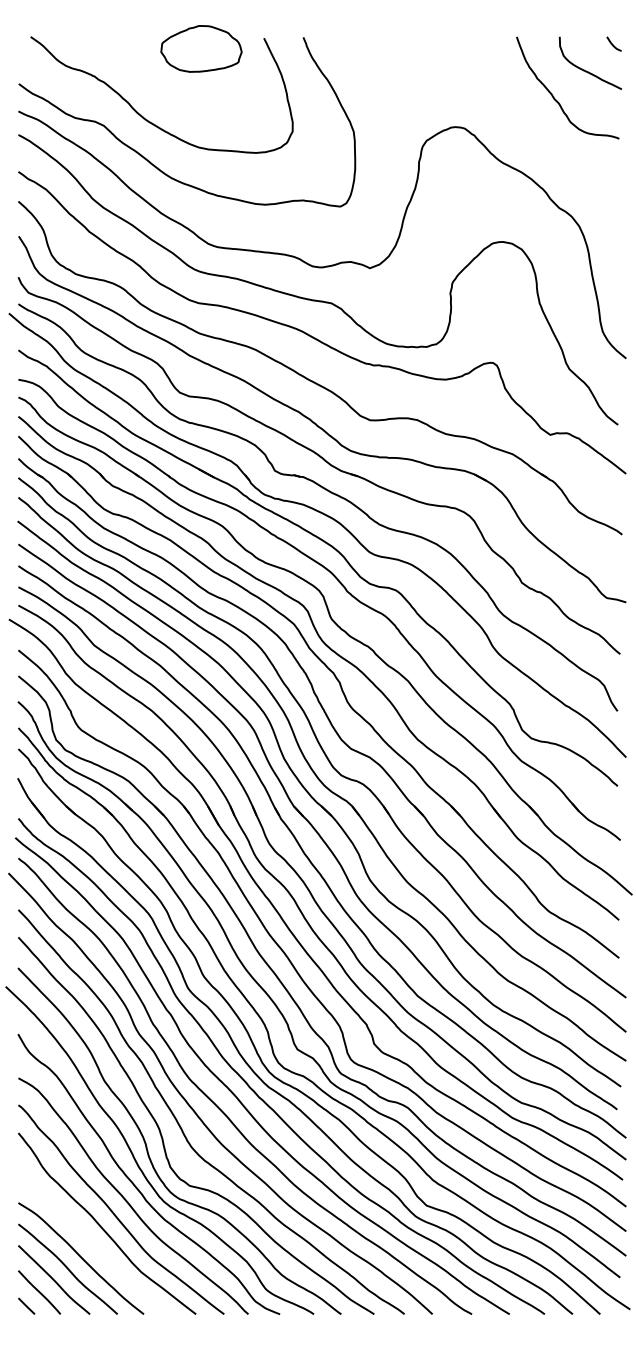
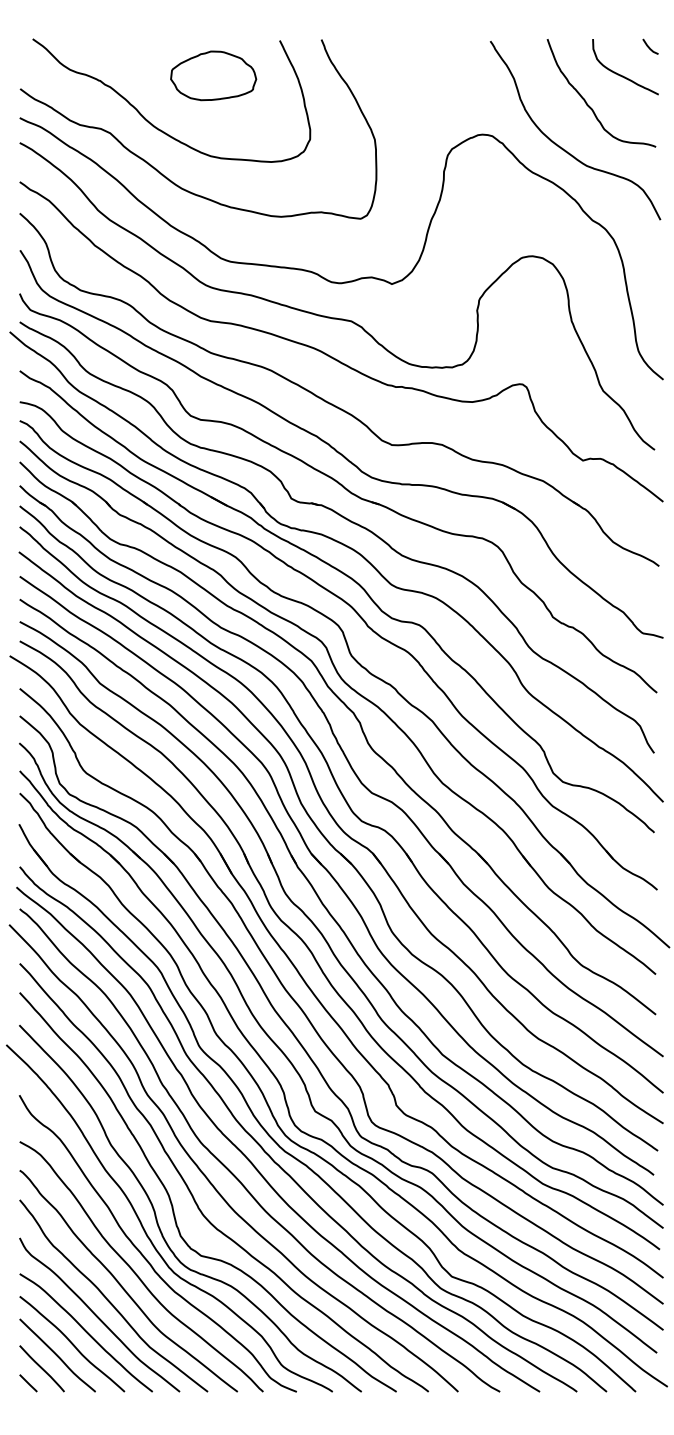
part: (201, 48) -> (213, 75), moved
curve: (530, 139) -> (562, 147), added
curve: (91, 1242) -> (97, 1315), added

